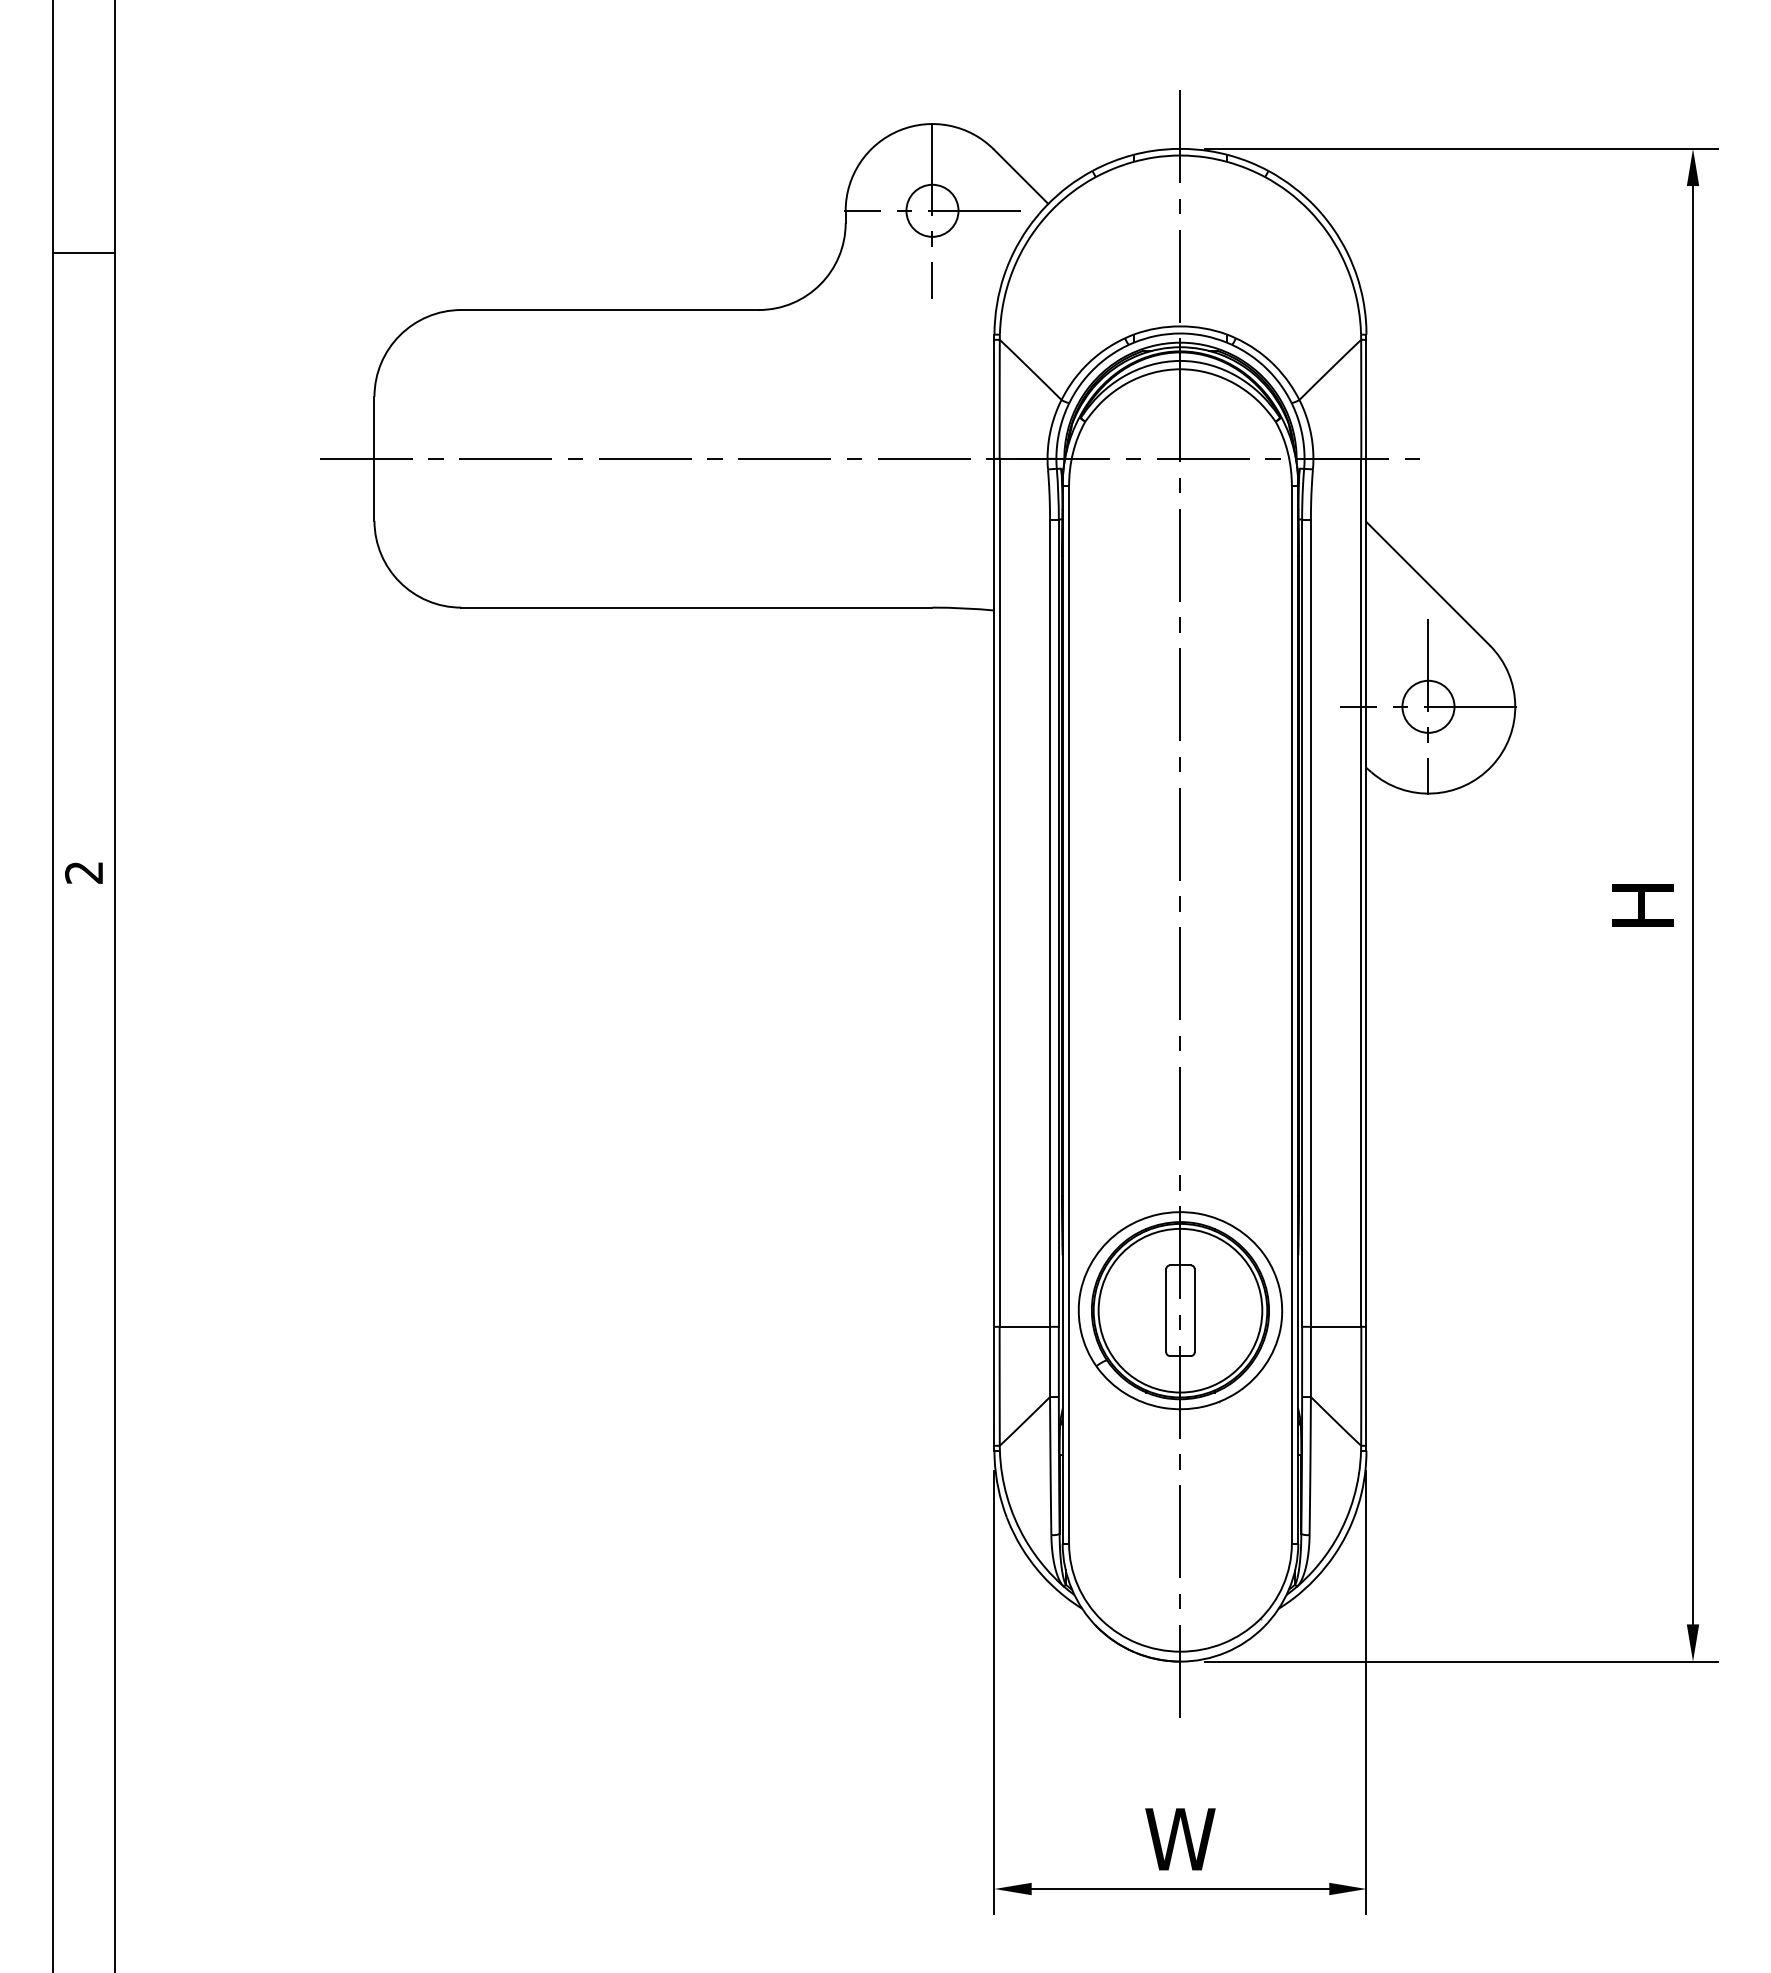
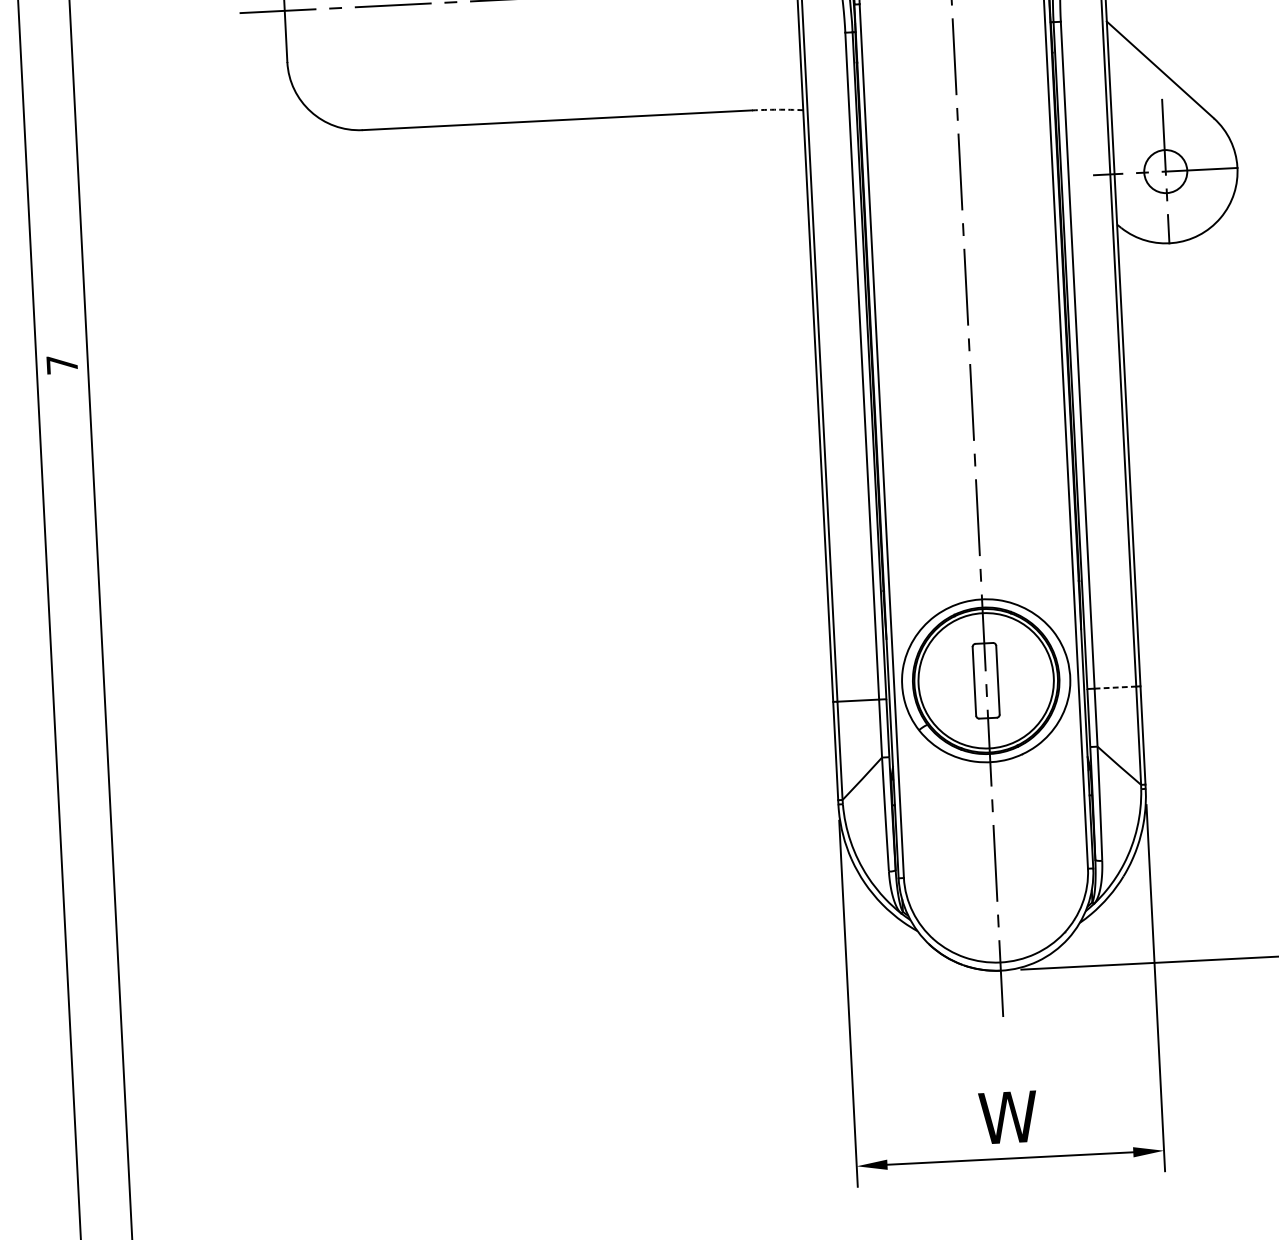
arc: (963, 608) -> (777, 109), solid -> dashed
text: (83, 872) -> (61, 364), 2 -> 7
line: (1336, 1326) -> (1115, 687), solid -> dashed

